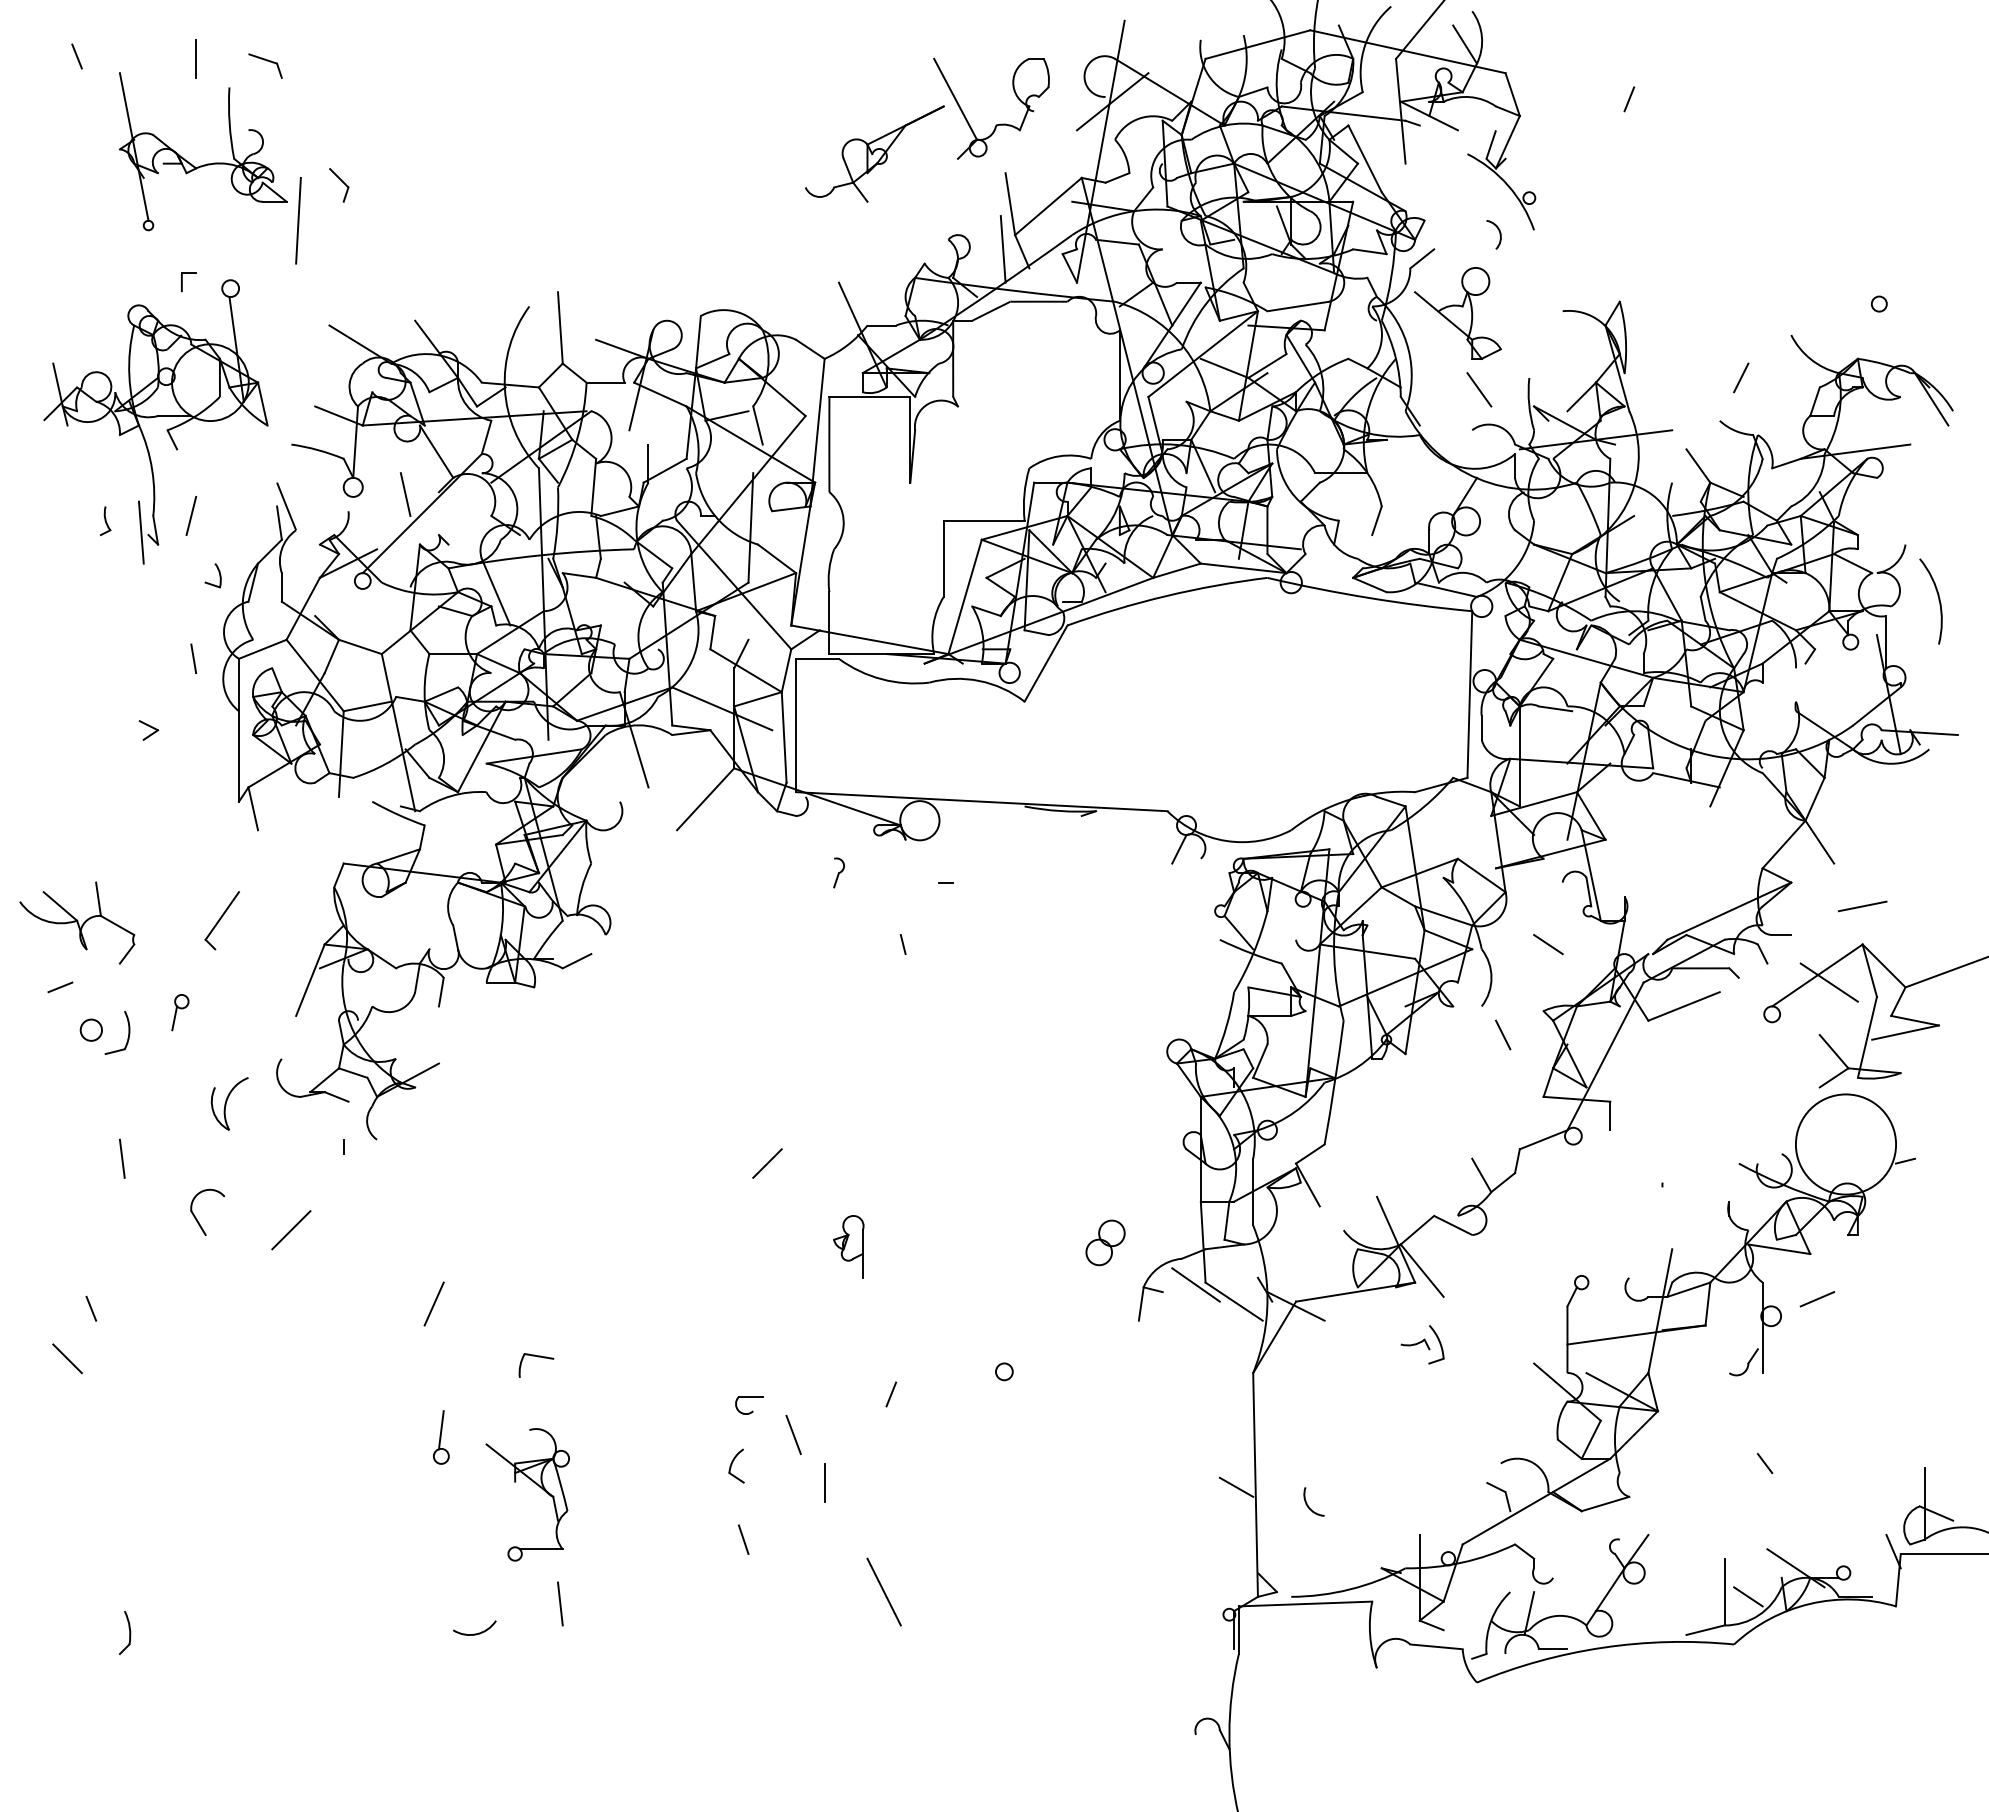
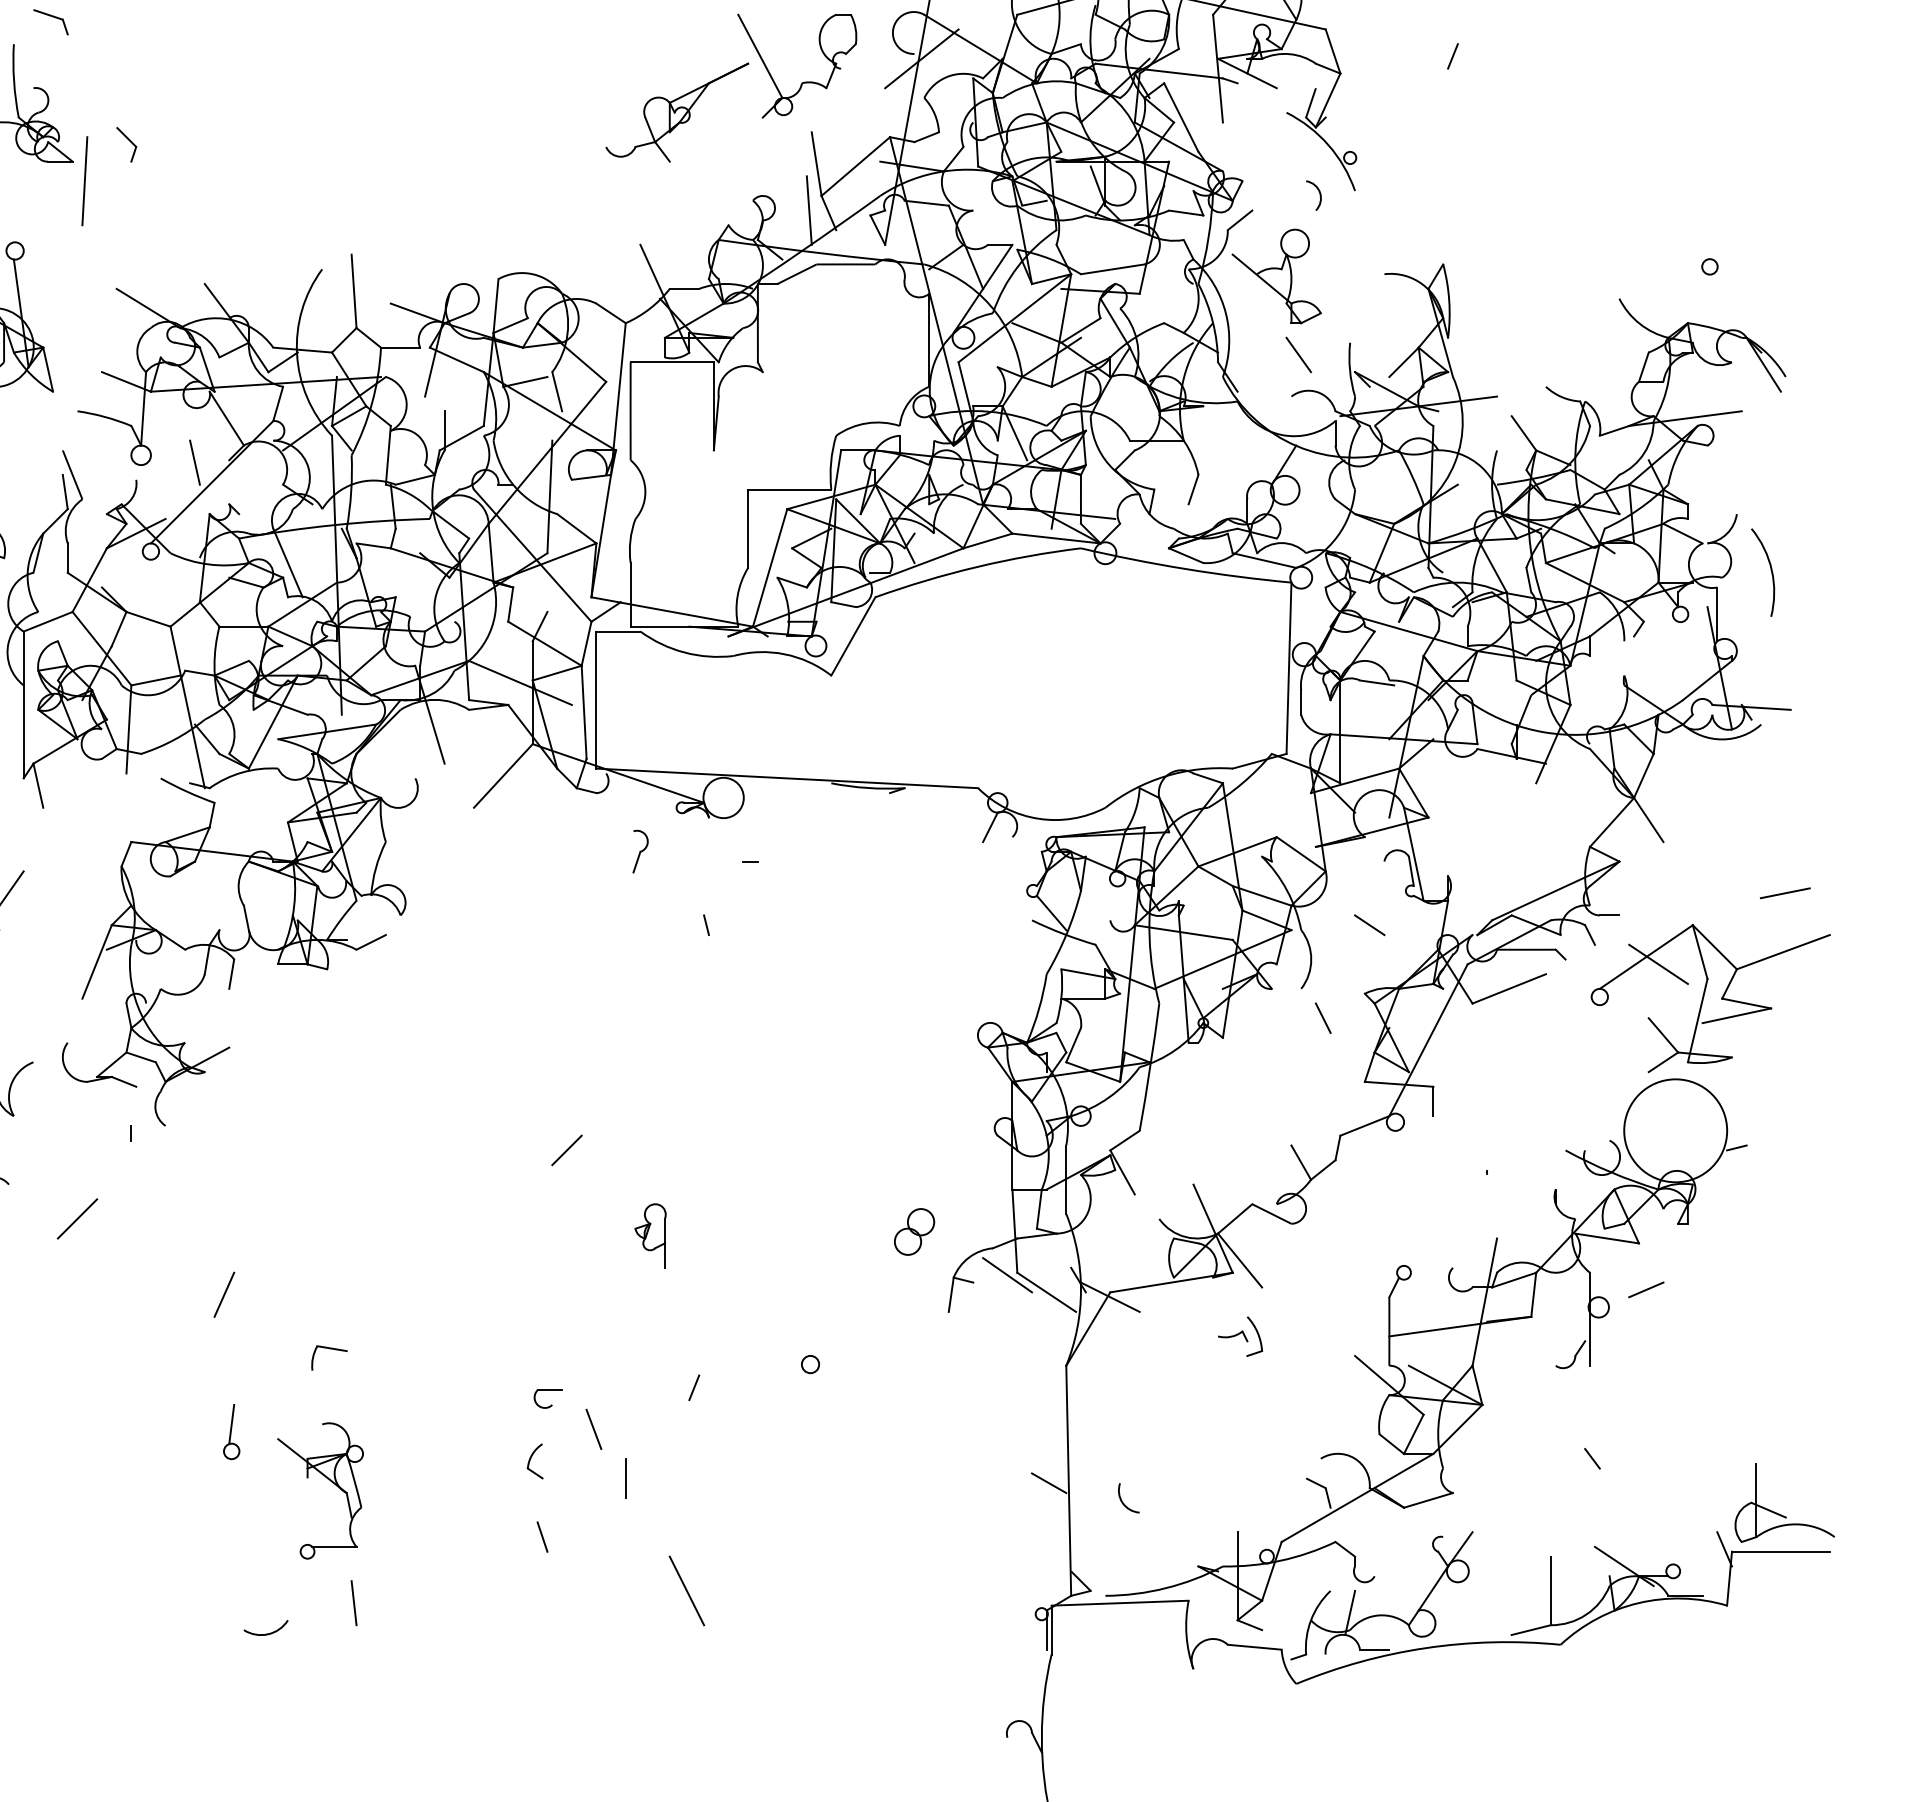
line: (1741, 377) -> (1568, 342), removed
part: (838, 872) -> (639, 851), size x1.4
line: (1862, 906) -> (1785, 893), moved
line: (1748, 1596) -> (1575, 1595), removed

